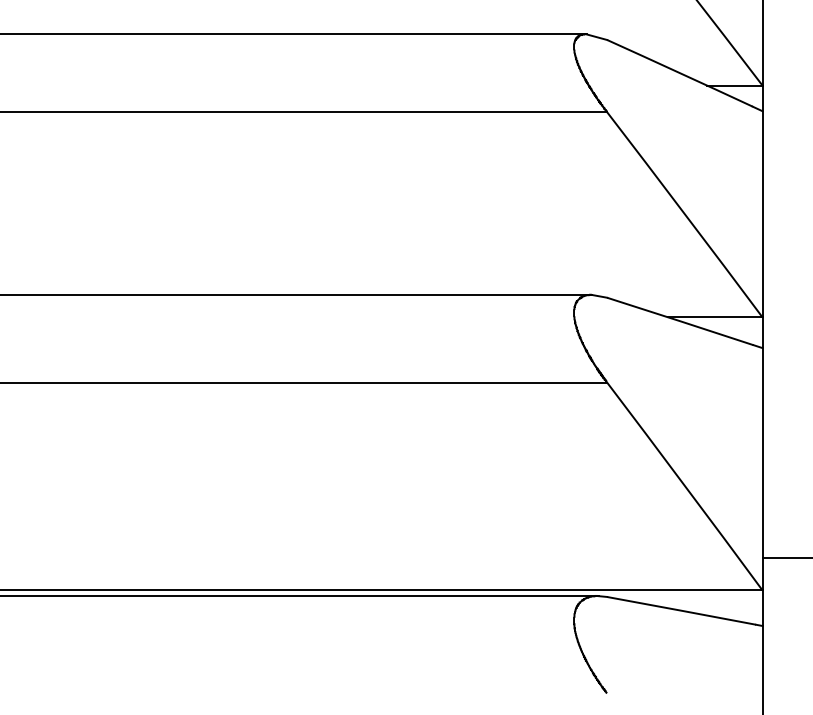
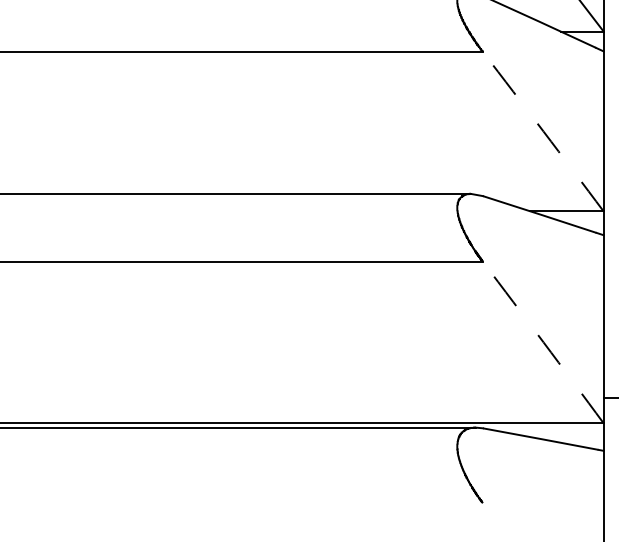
arc: (685, 214) -> (543, 131), solid -> dashed
arc: (685, 486) -> (543, 342), solid -> dashed

